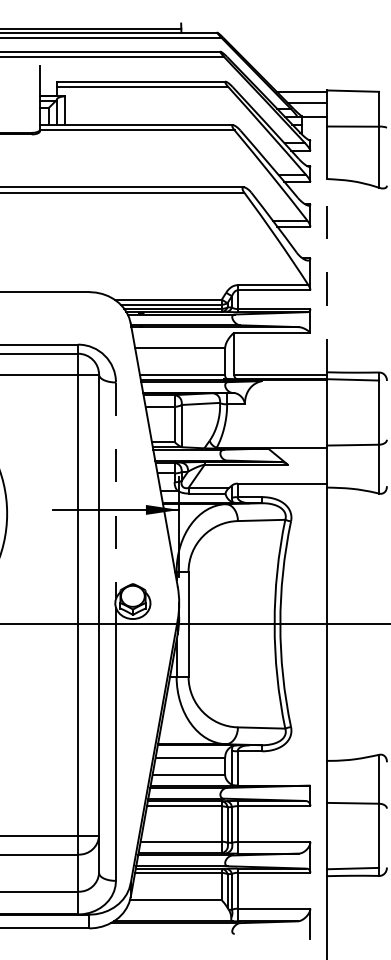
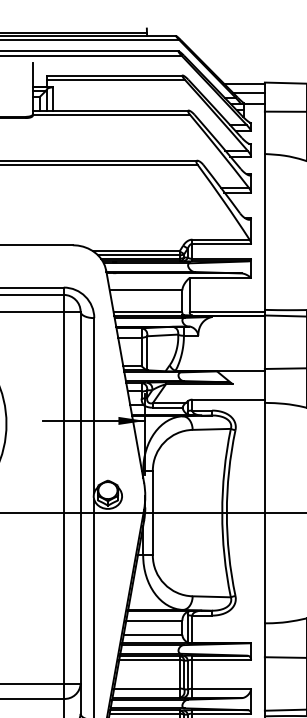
line: (327, 275) -> (264, 231), dashed -> solid
line: (115, 491) -> (93, 406), dashed -> solid

